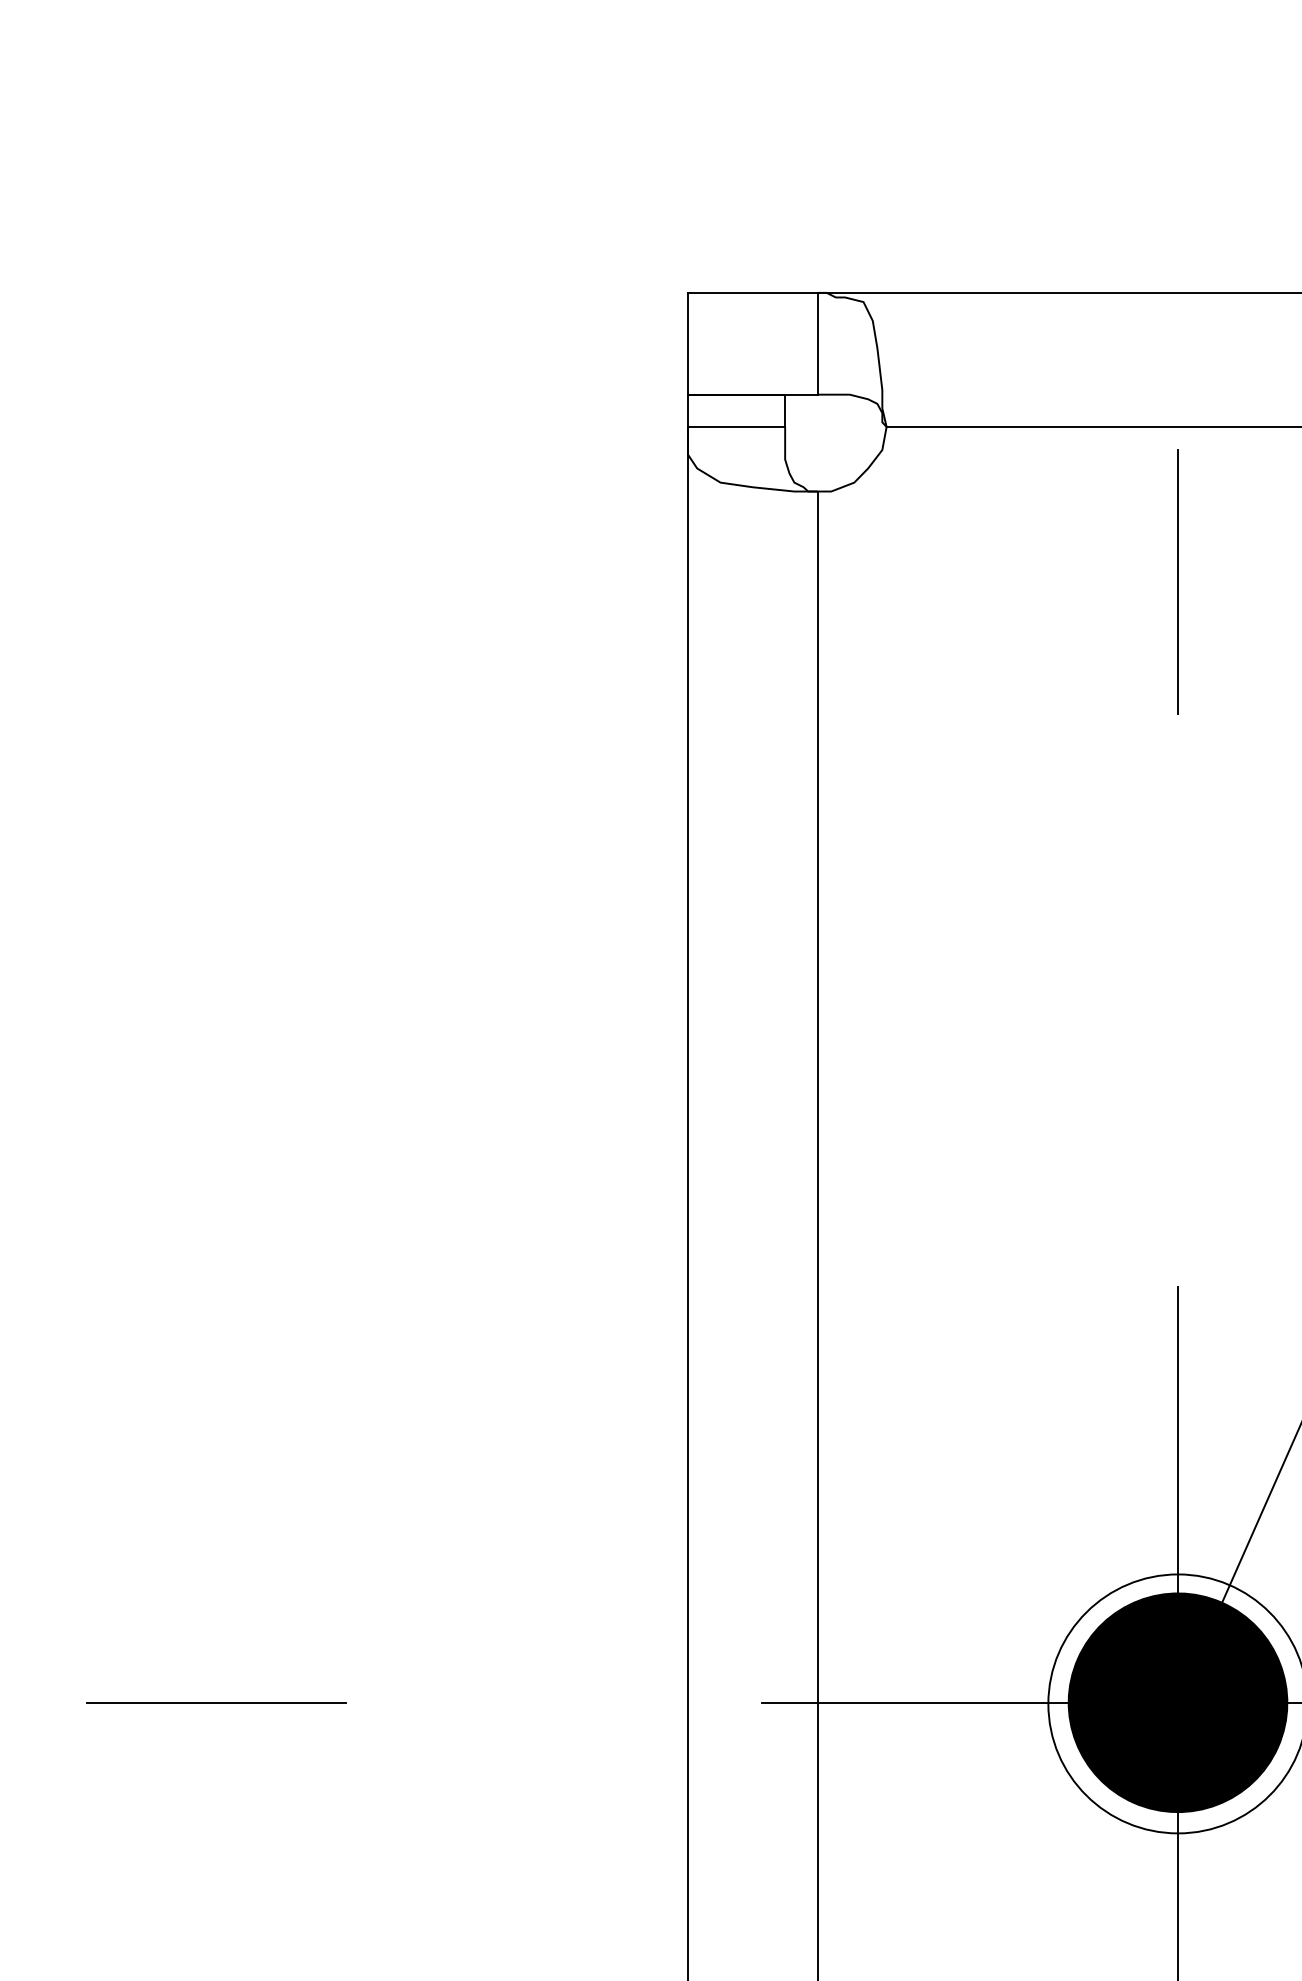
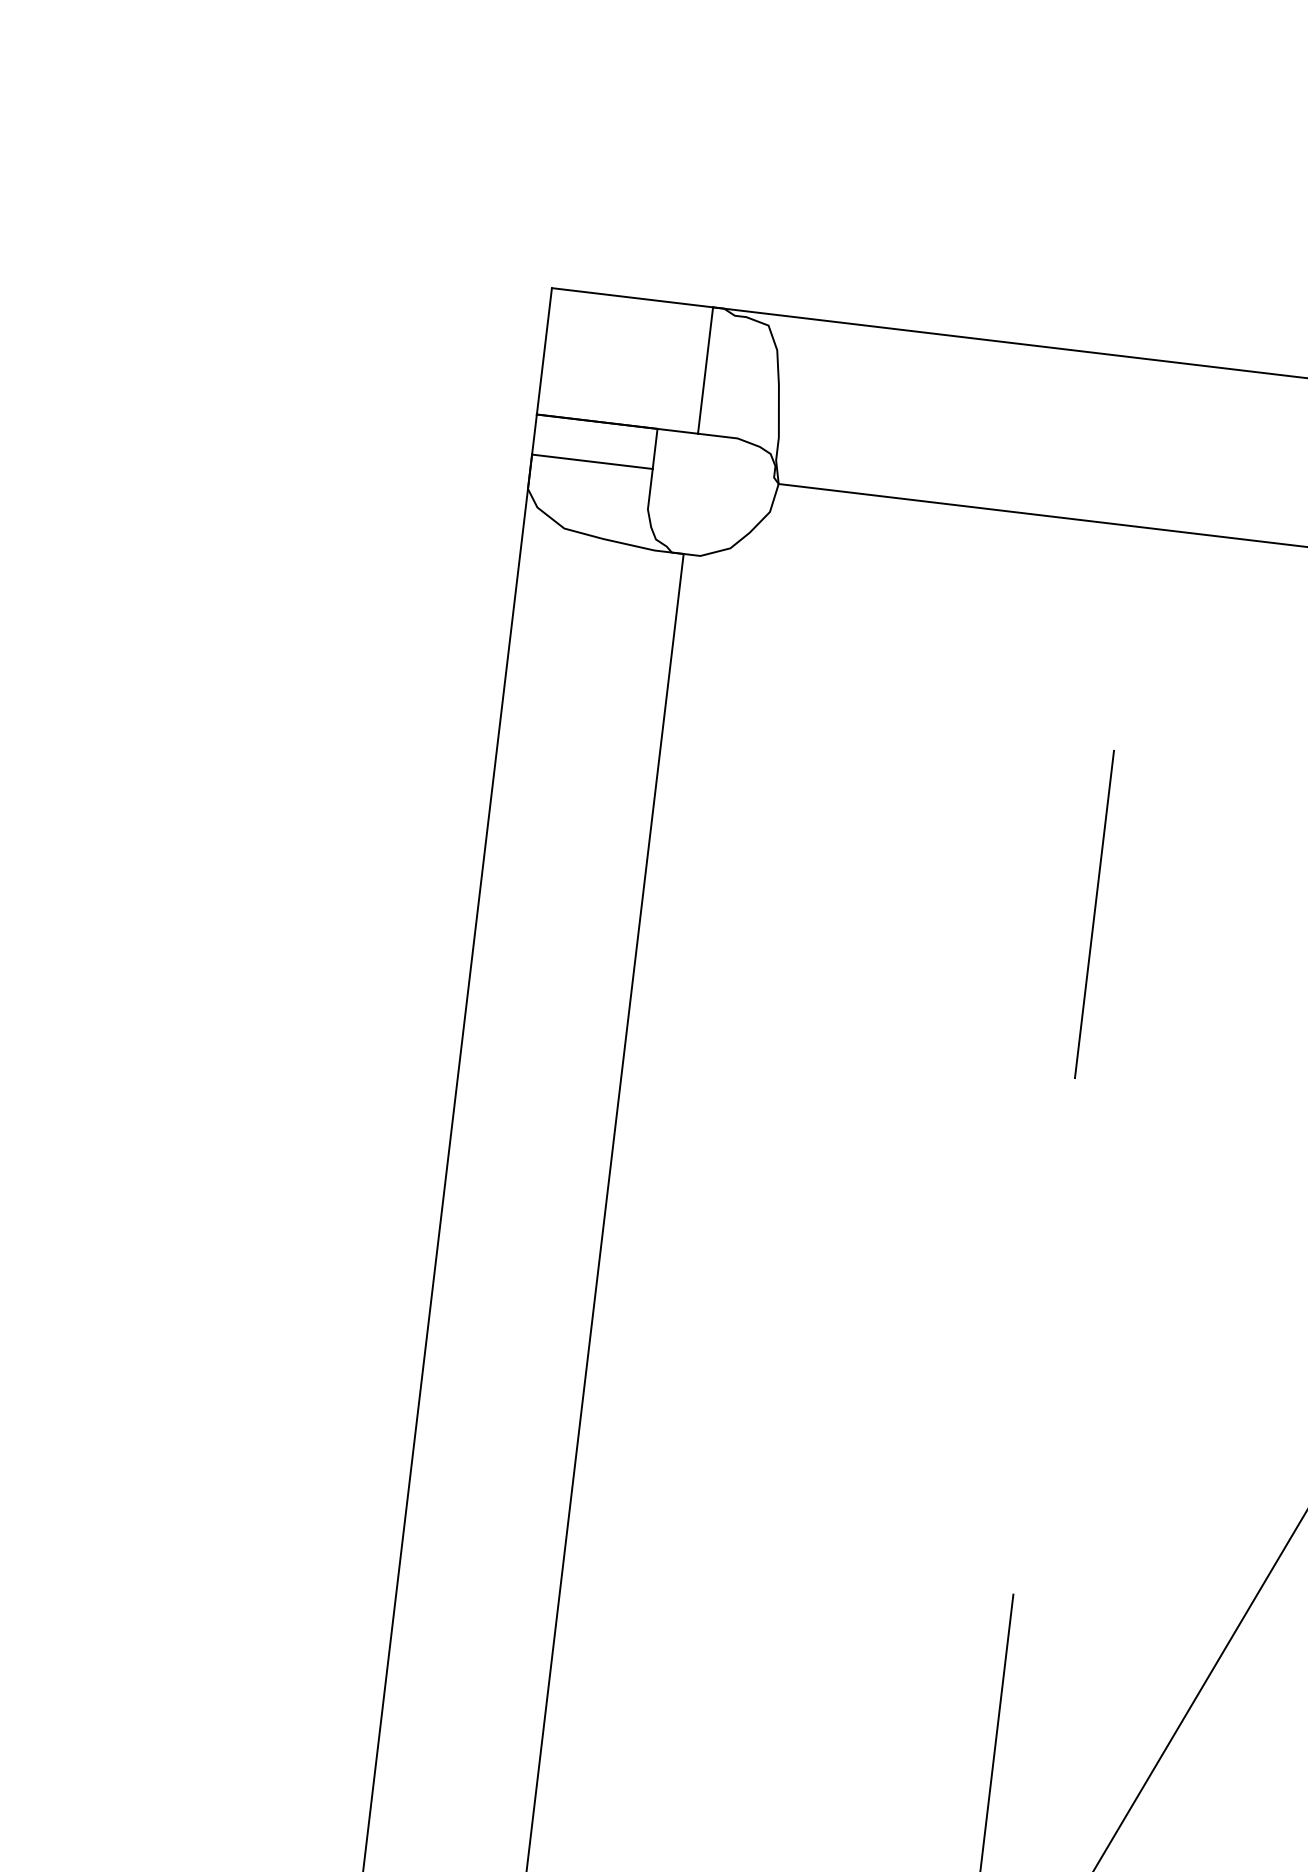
line: (1177, 581) -> (1093, 913), moved

